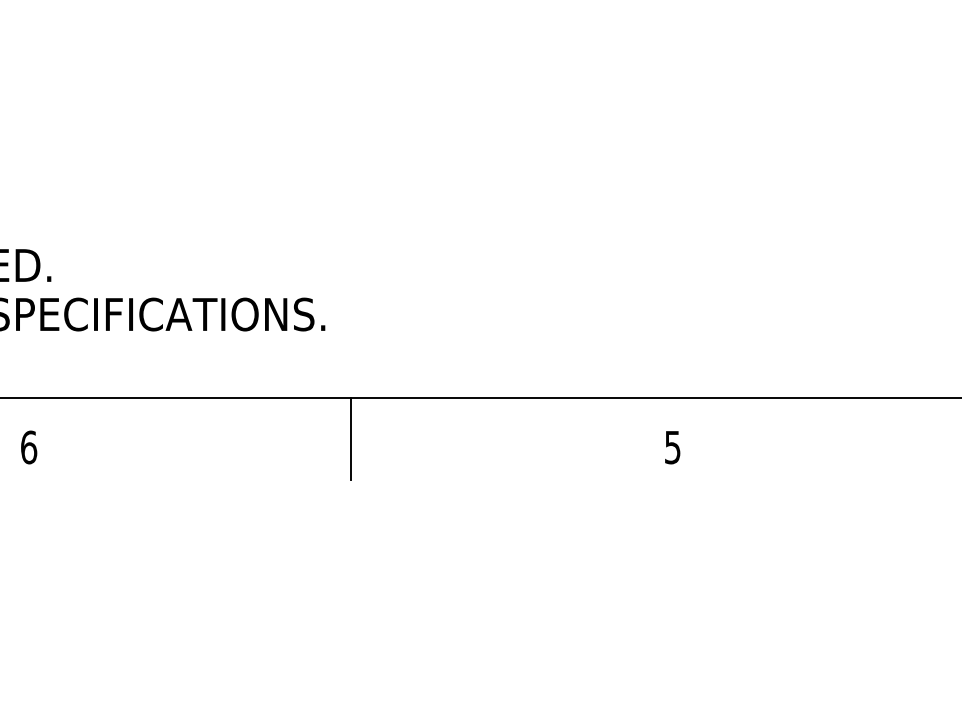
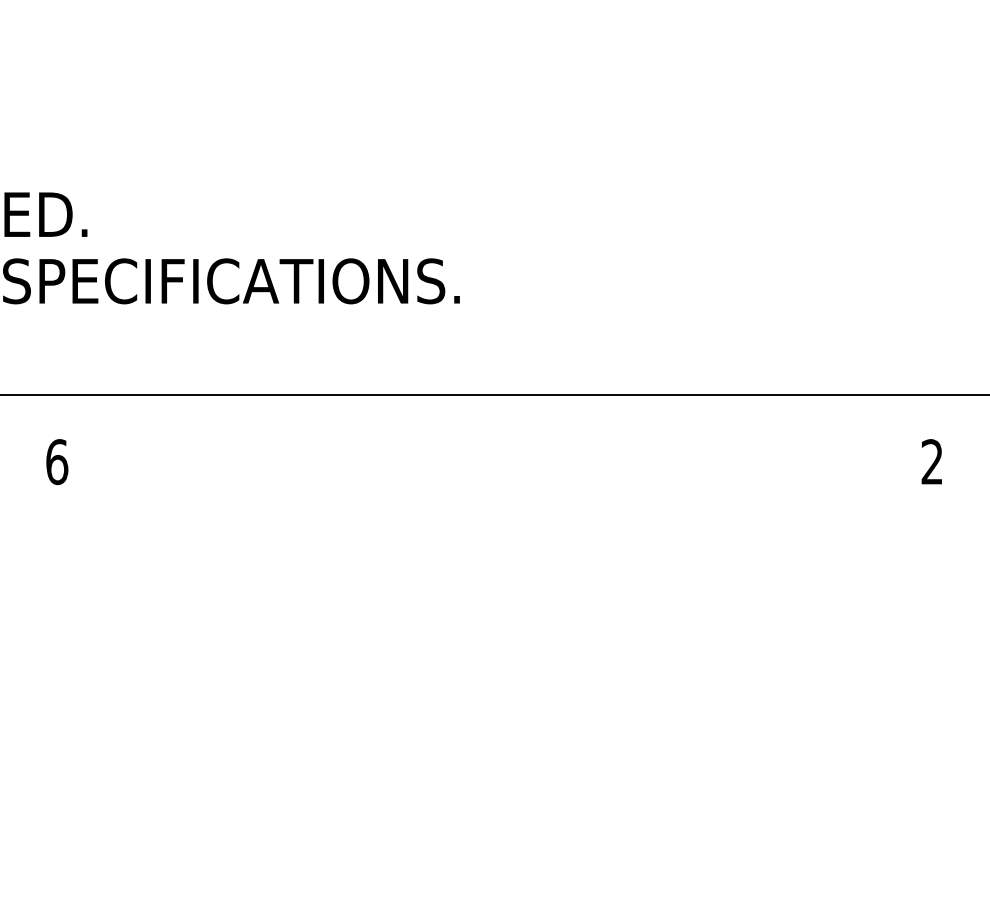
line: (350, 439) -> (494, 451), removed
text: (672, 447) -> (931, 462), 5 -> 2

